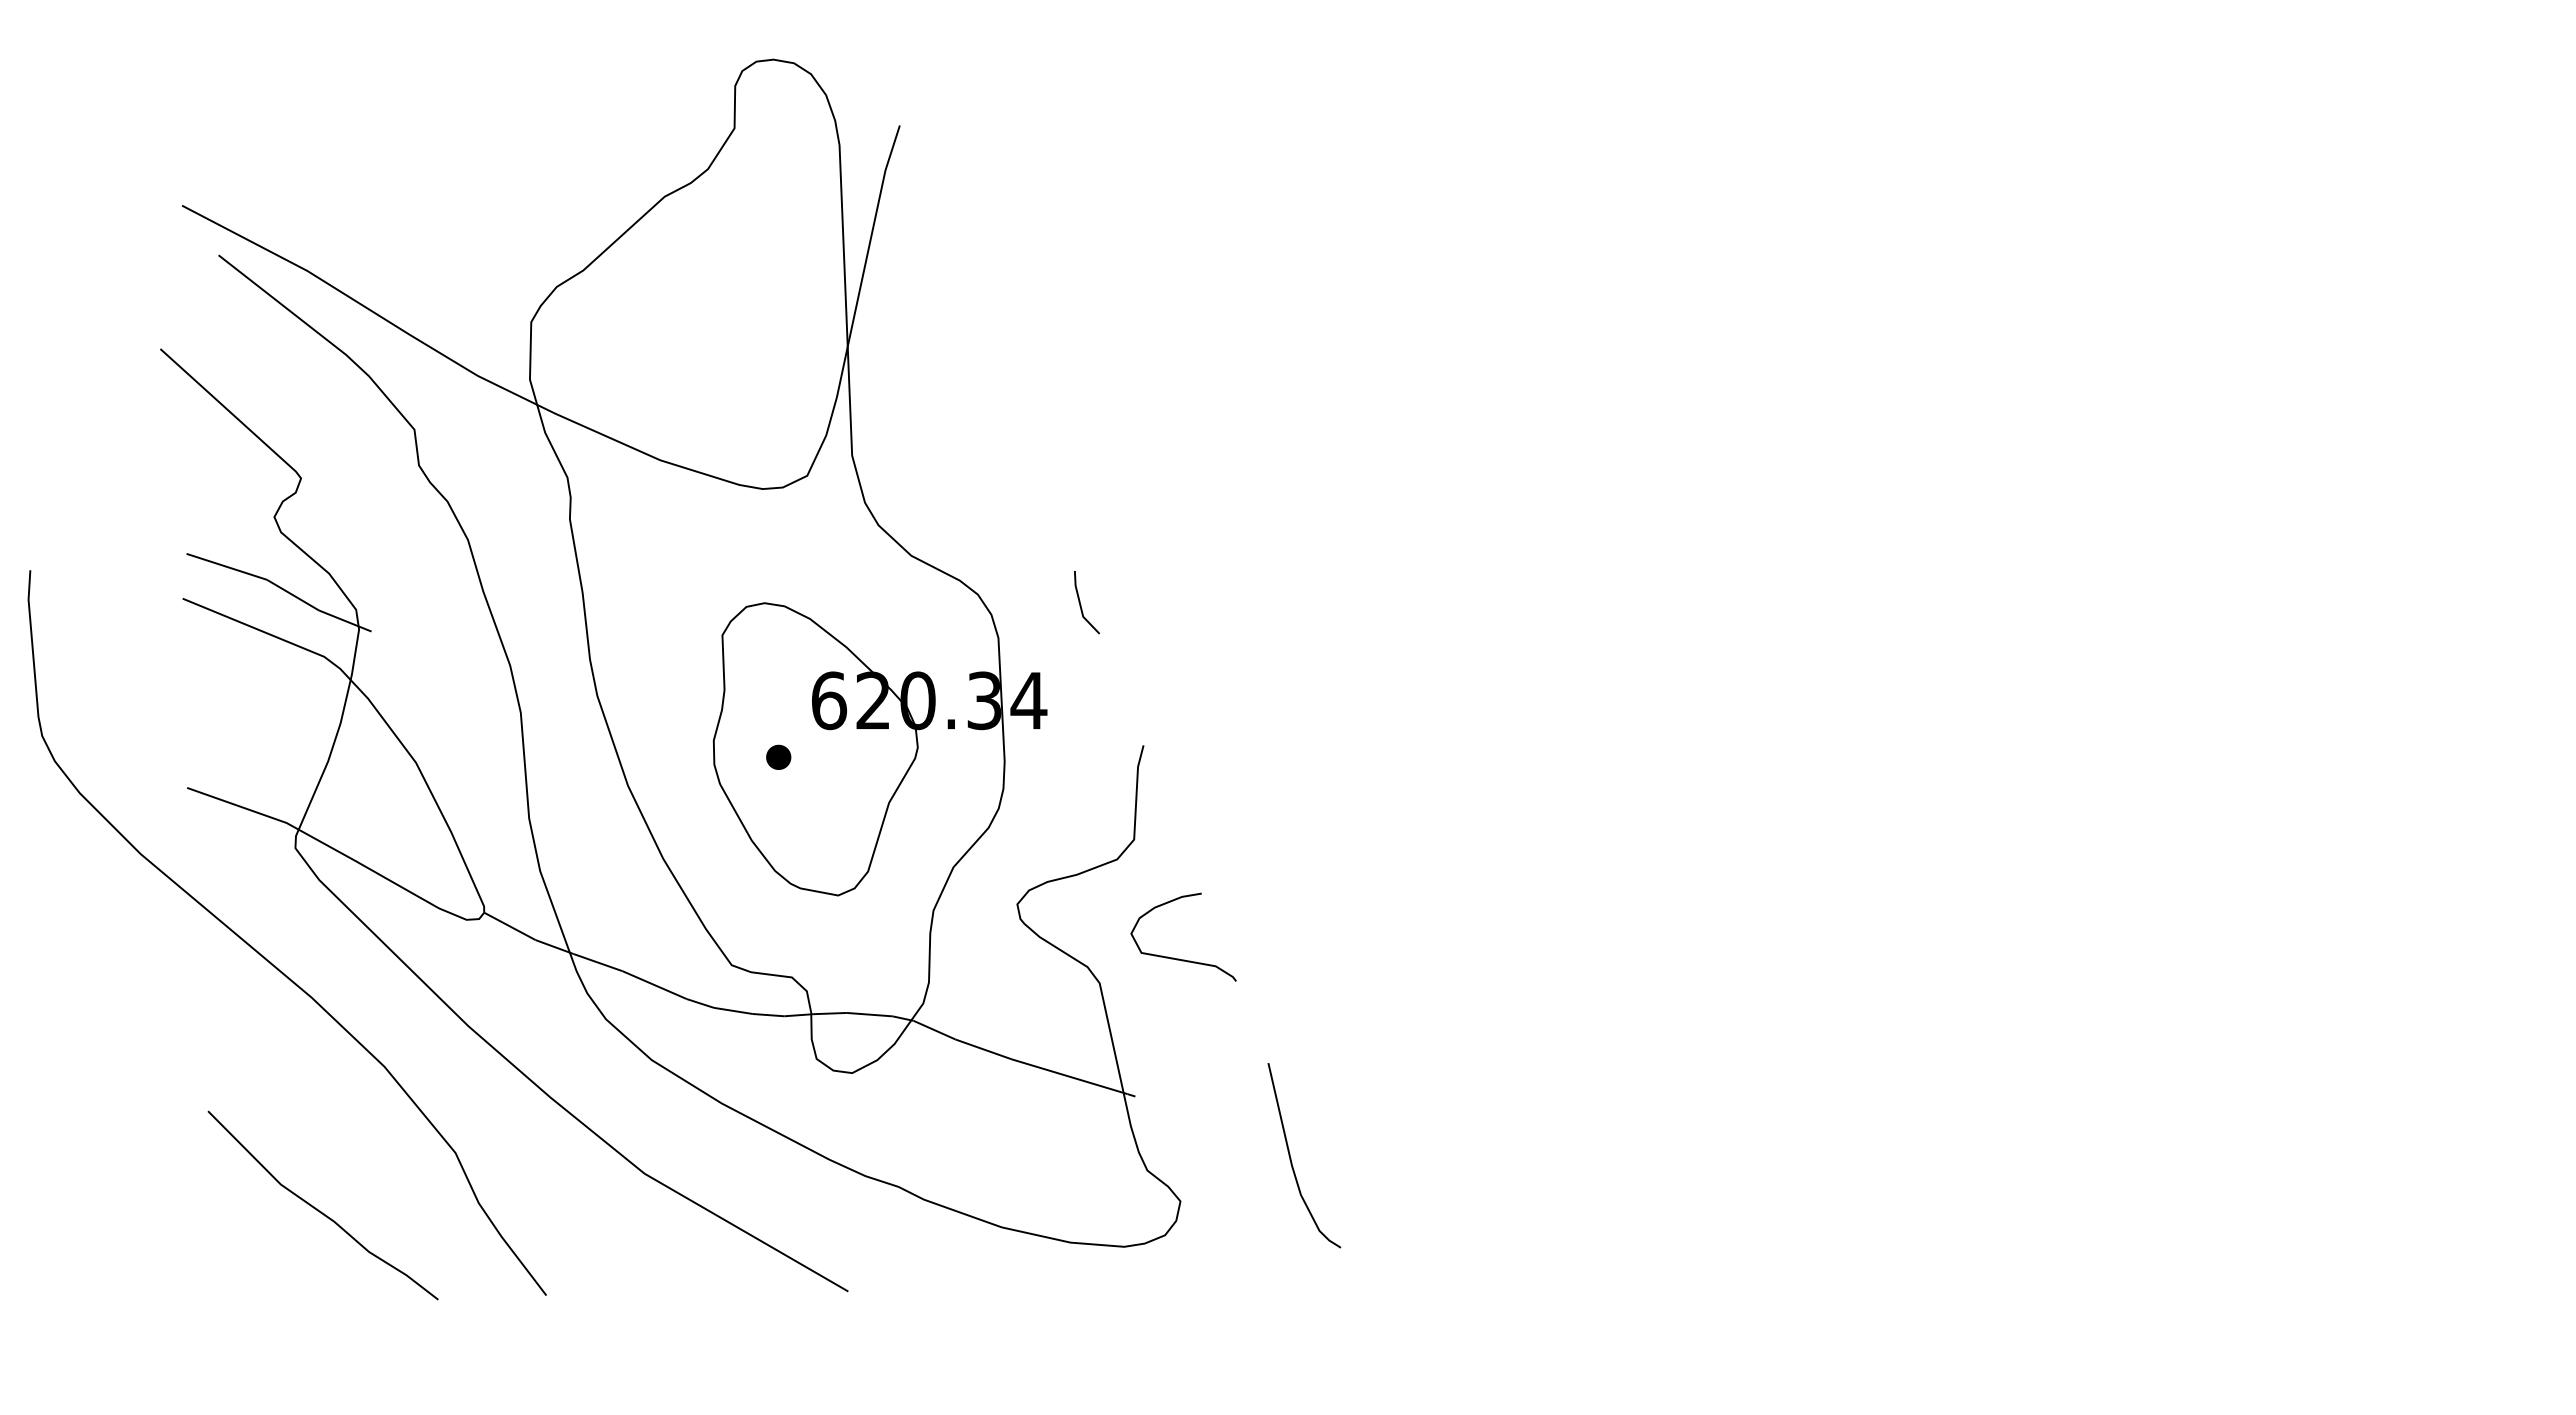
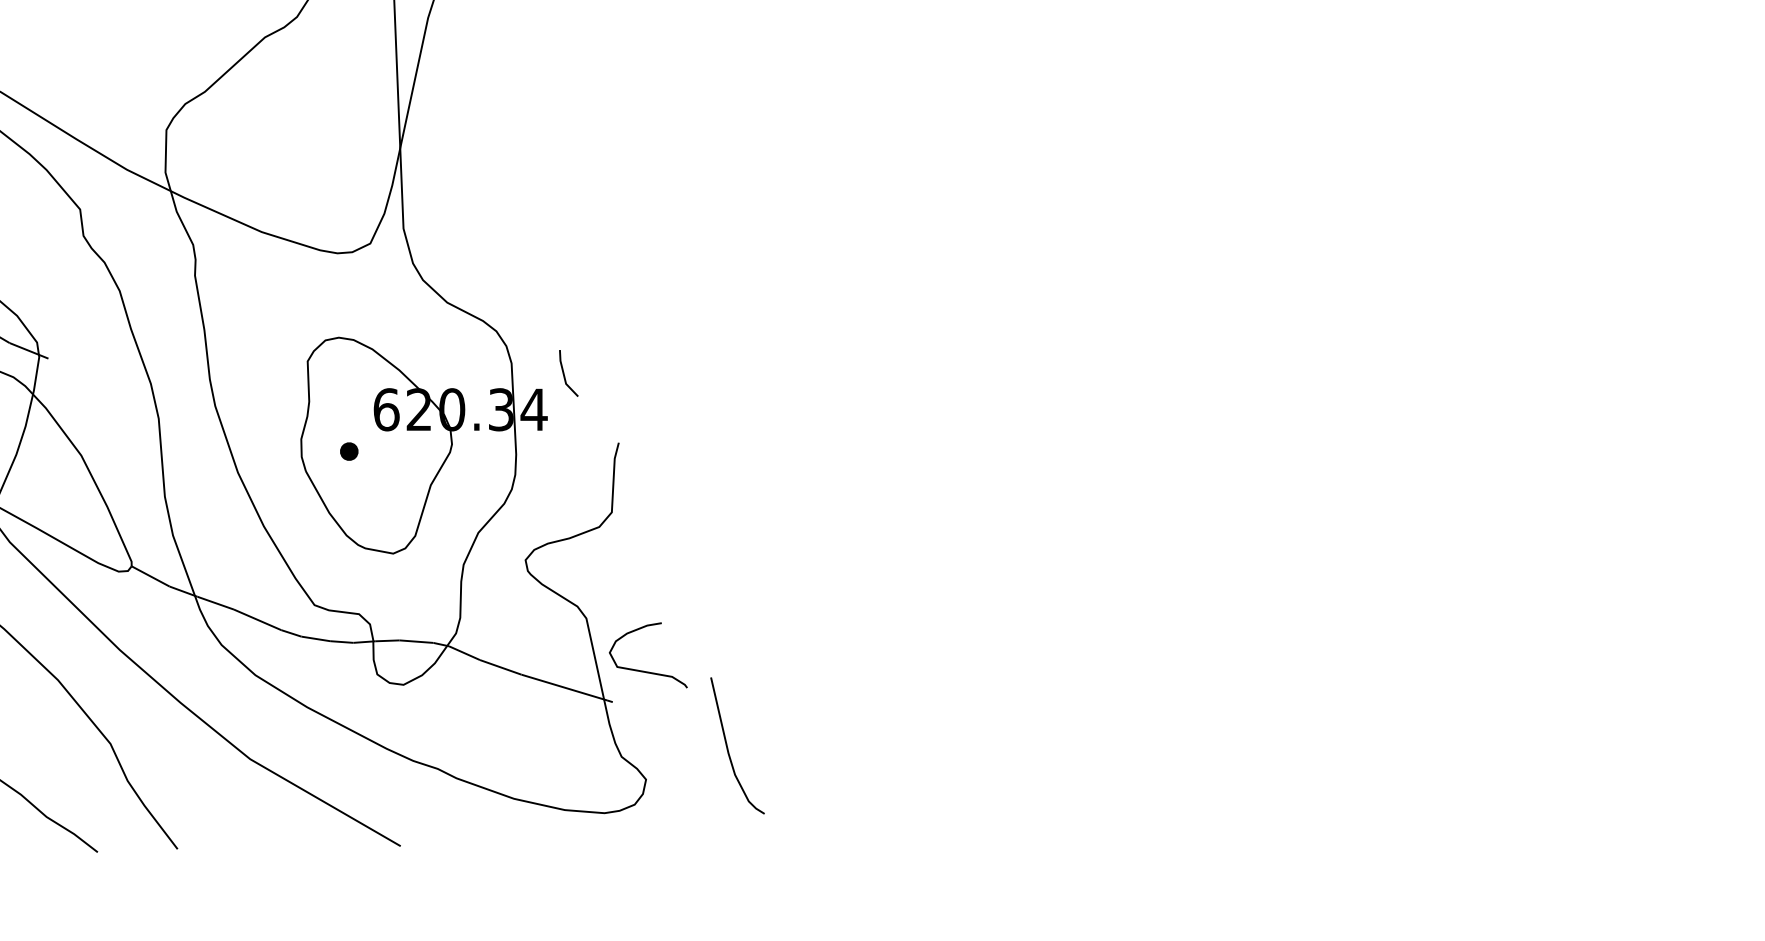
line: (1081, 604) -> (564, 374), moved
curve: (1179, 958) -> (645, 671), moved

